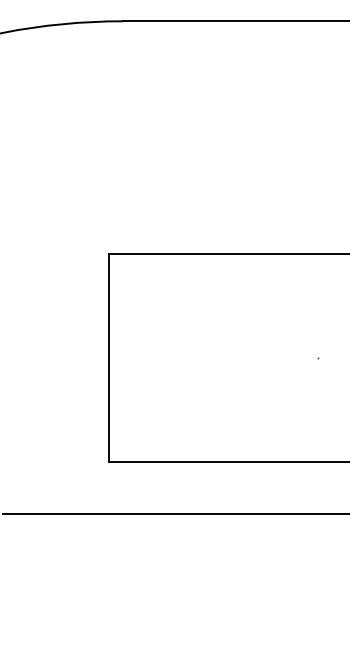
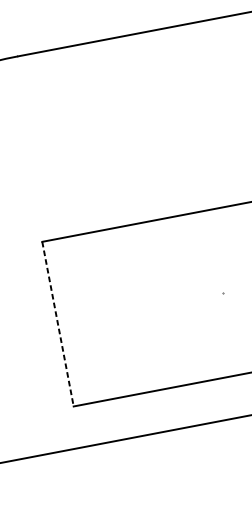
line: (109, 358) -> (58, 324), solid -> dashed

